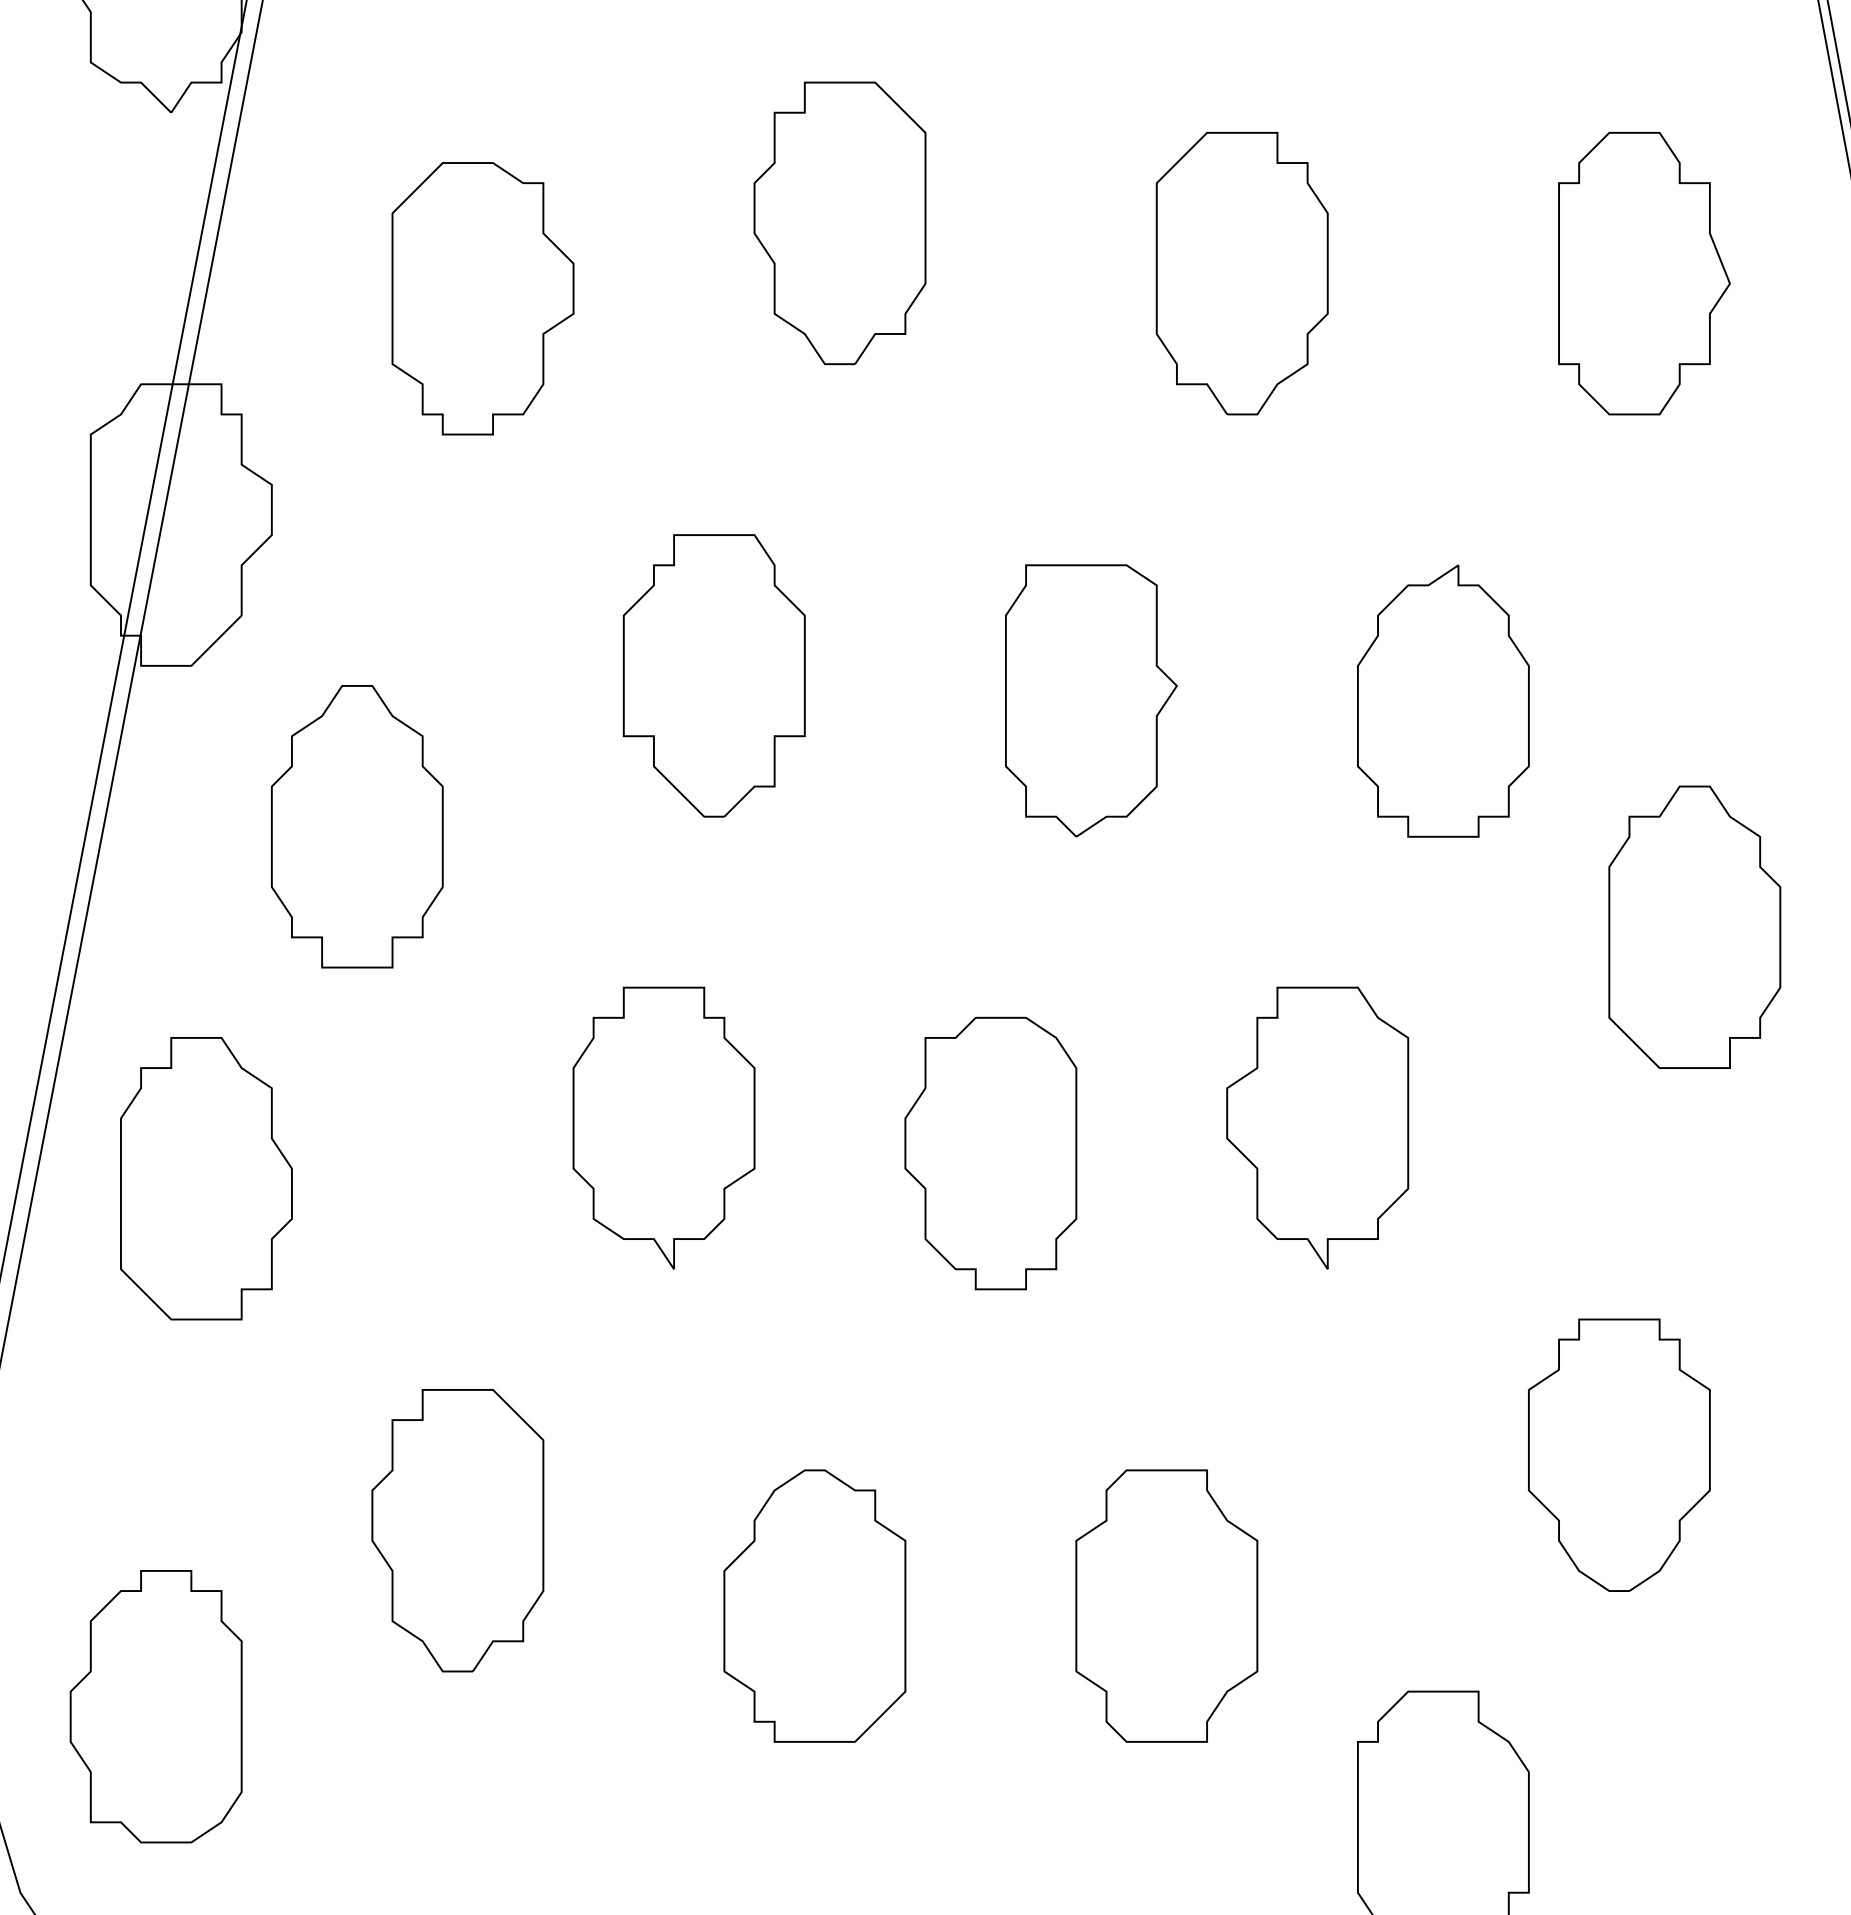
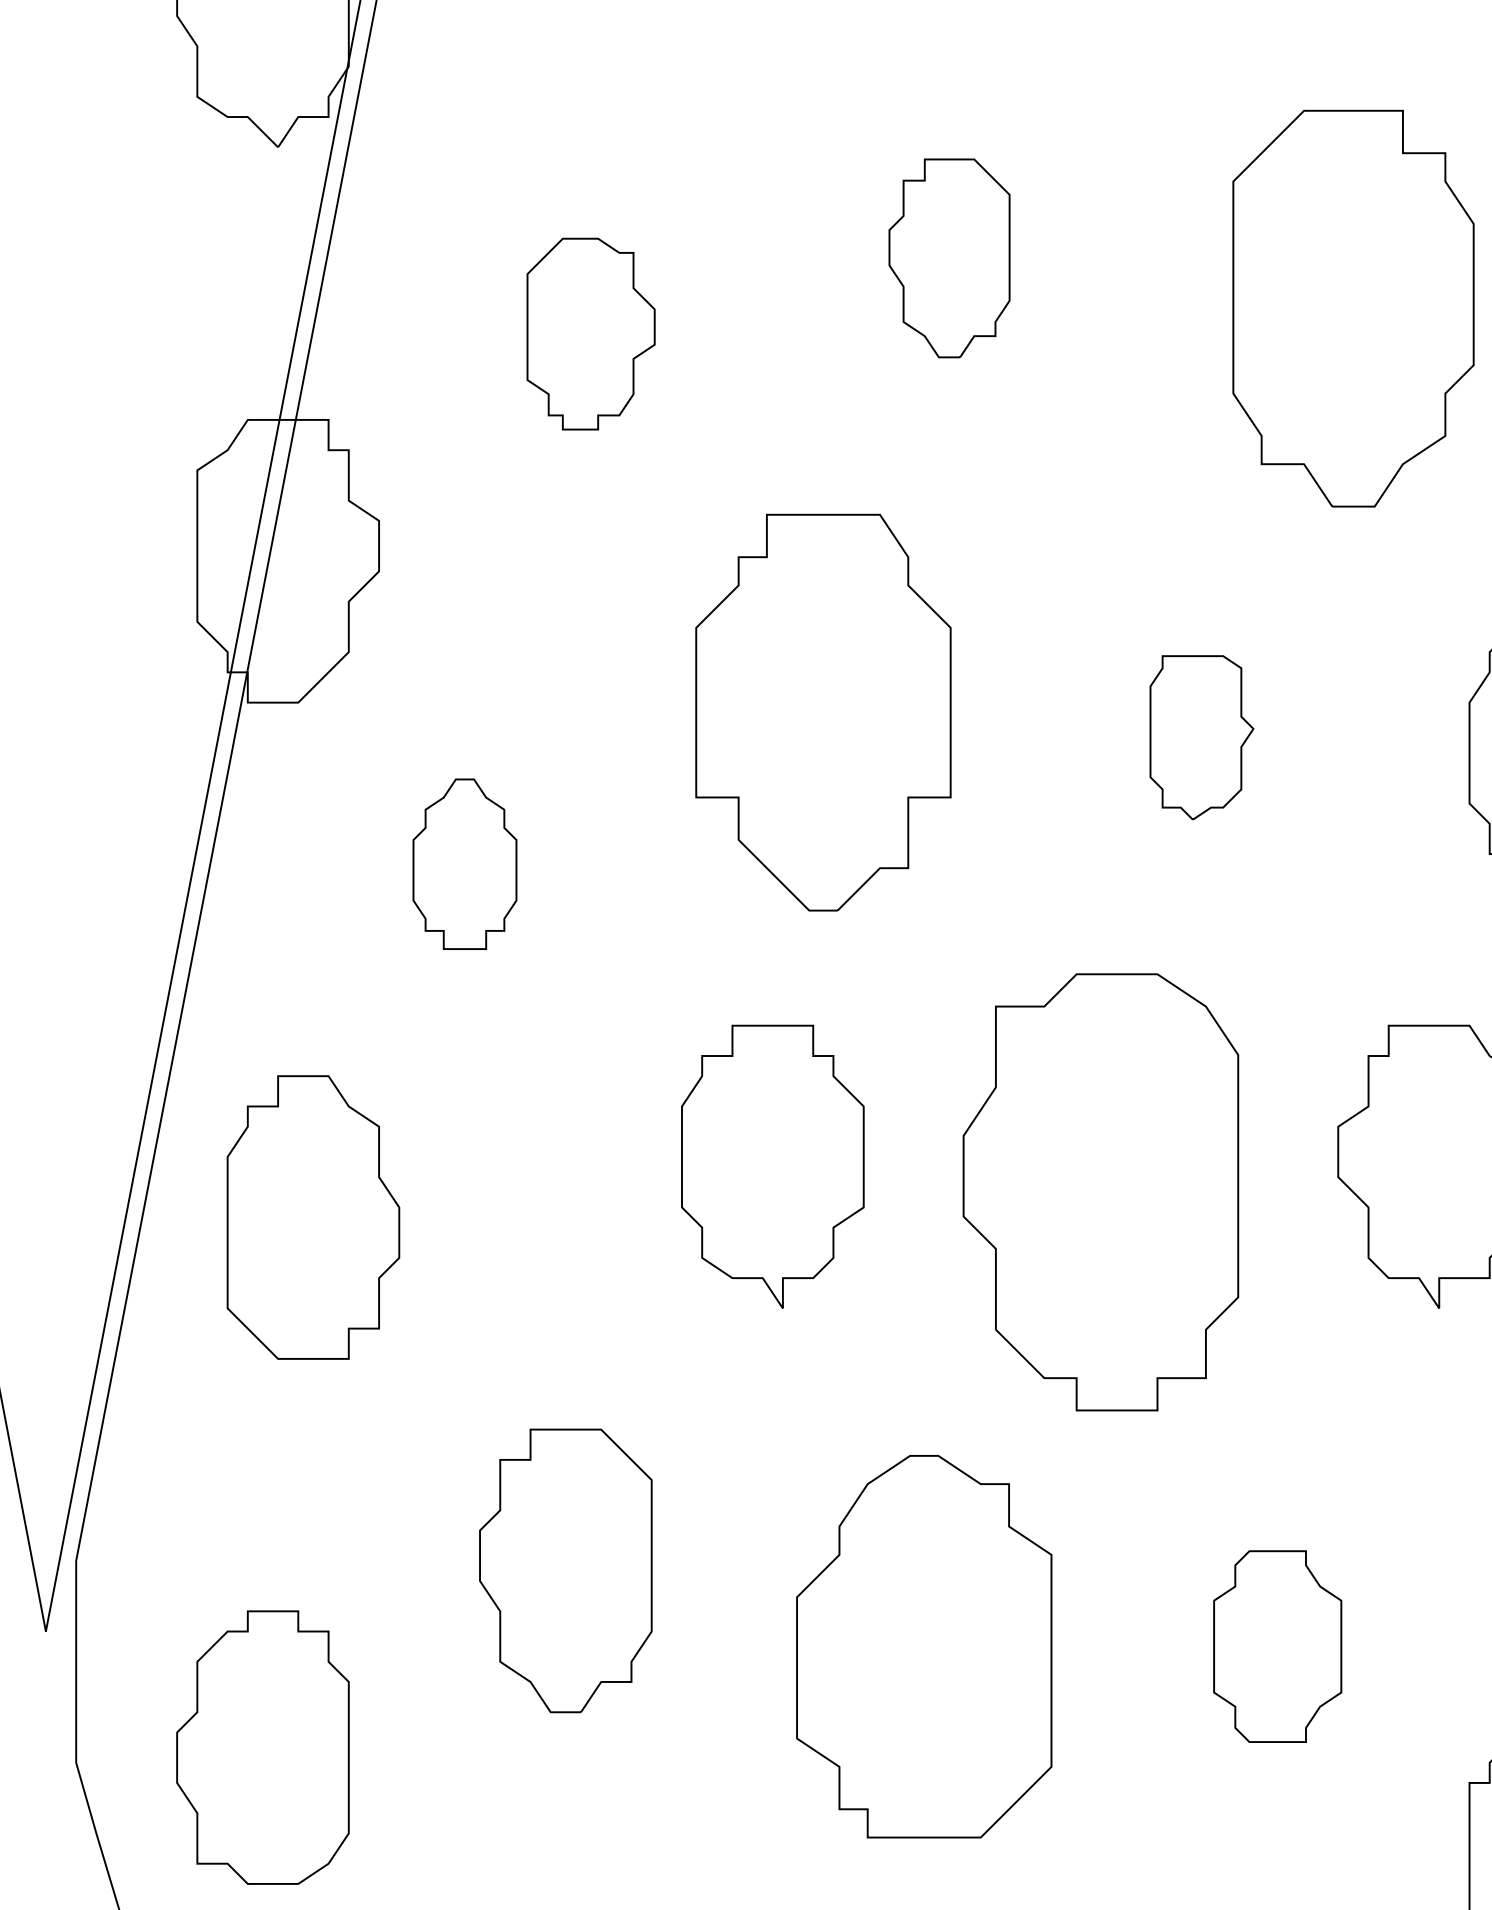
part: (839, 223) -> (949, 258), size x0.7
part: (1241, 273) -> (1352, 308), size x1.4
part: (482, 298) -> (590, 333), size x0.7
part: (713, 675) -> (822, 712), size x1.4
part: (1091, 700) -> (1202, 737), size x0.6
part: (357, 826) -> (465, 863), size x0.6
part: (990, 1153) -> (1100, 1192), size x1.6
part: (814, 1605) -> (923, 1646), size x1.4
part: (1166, 1605) -> (1277, 1646), size x0.7

